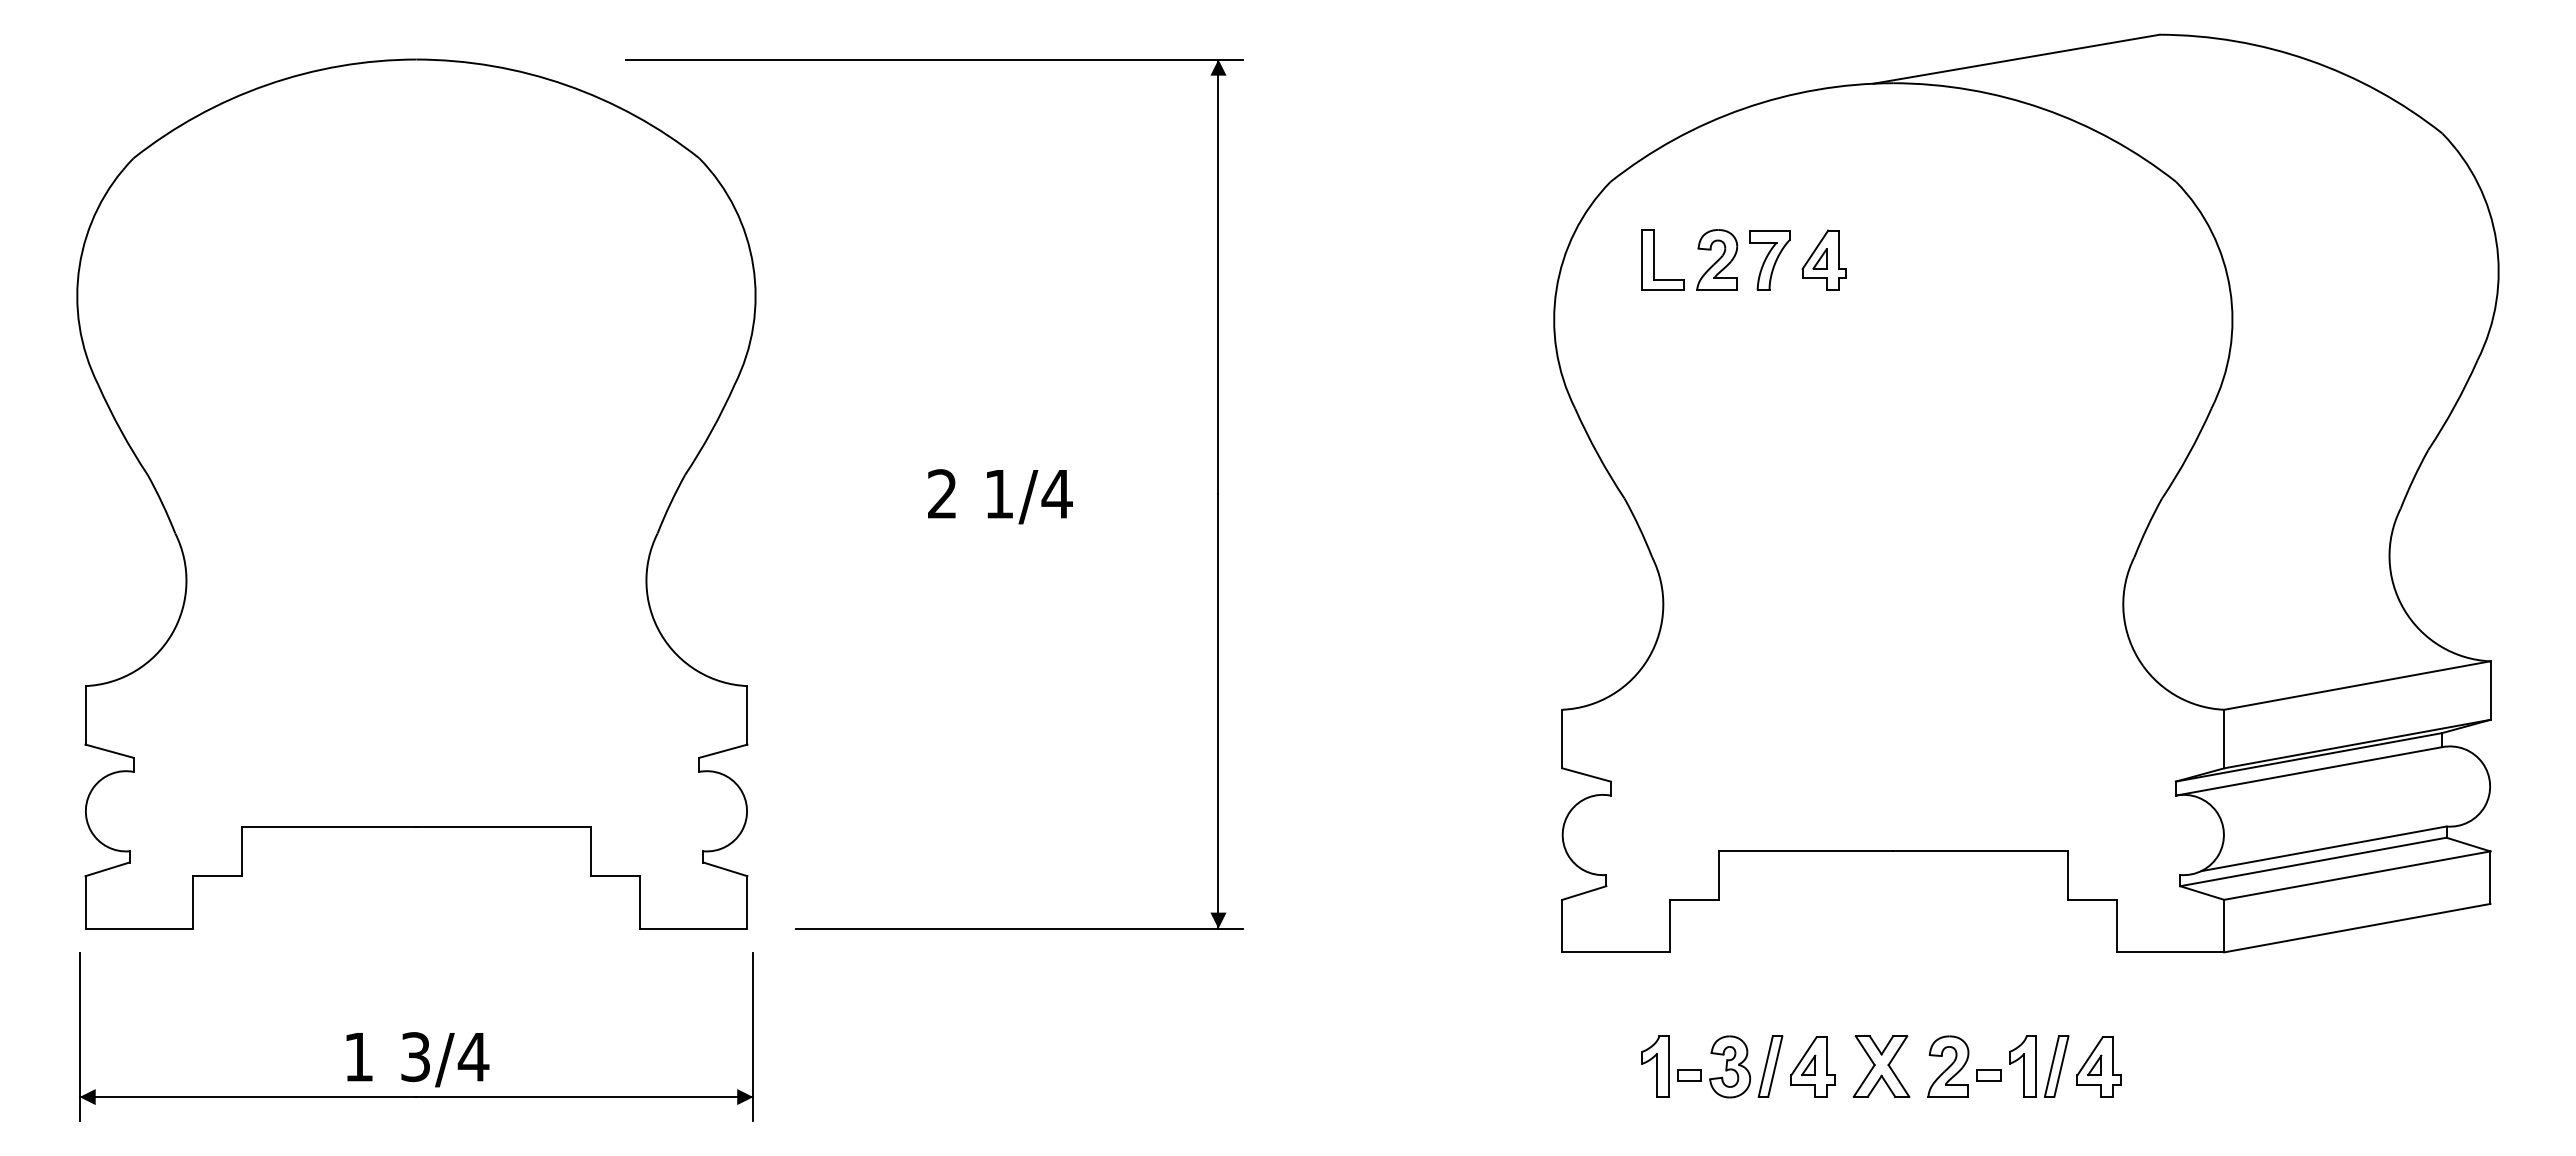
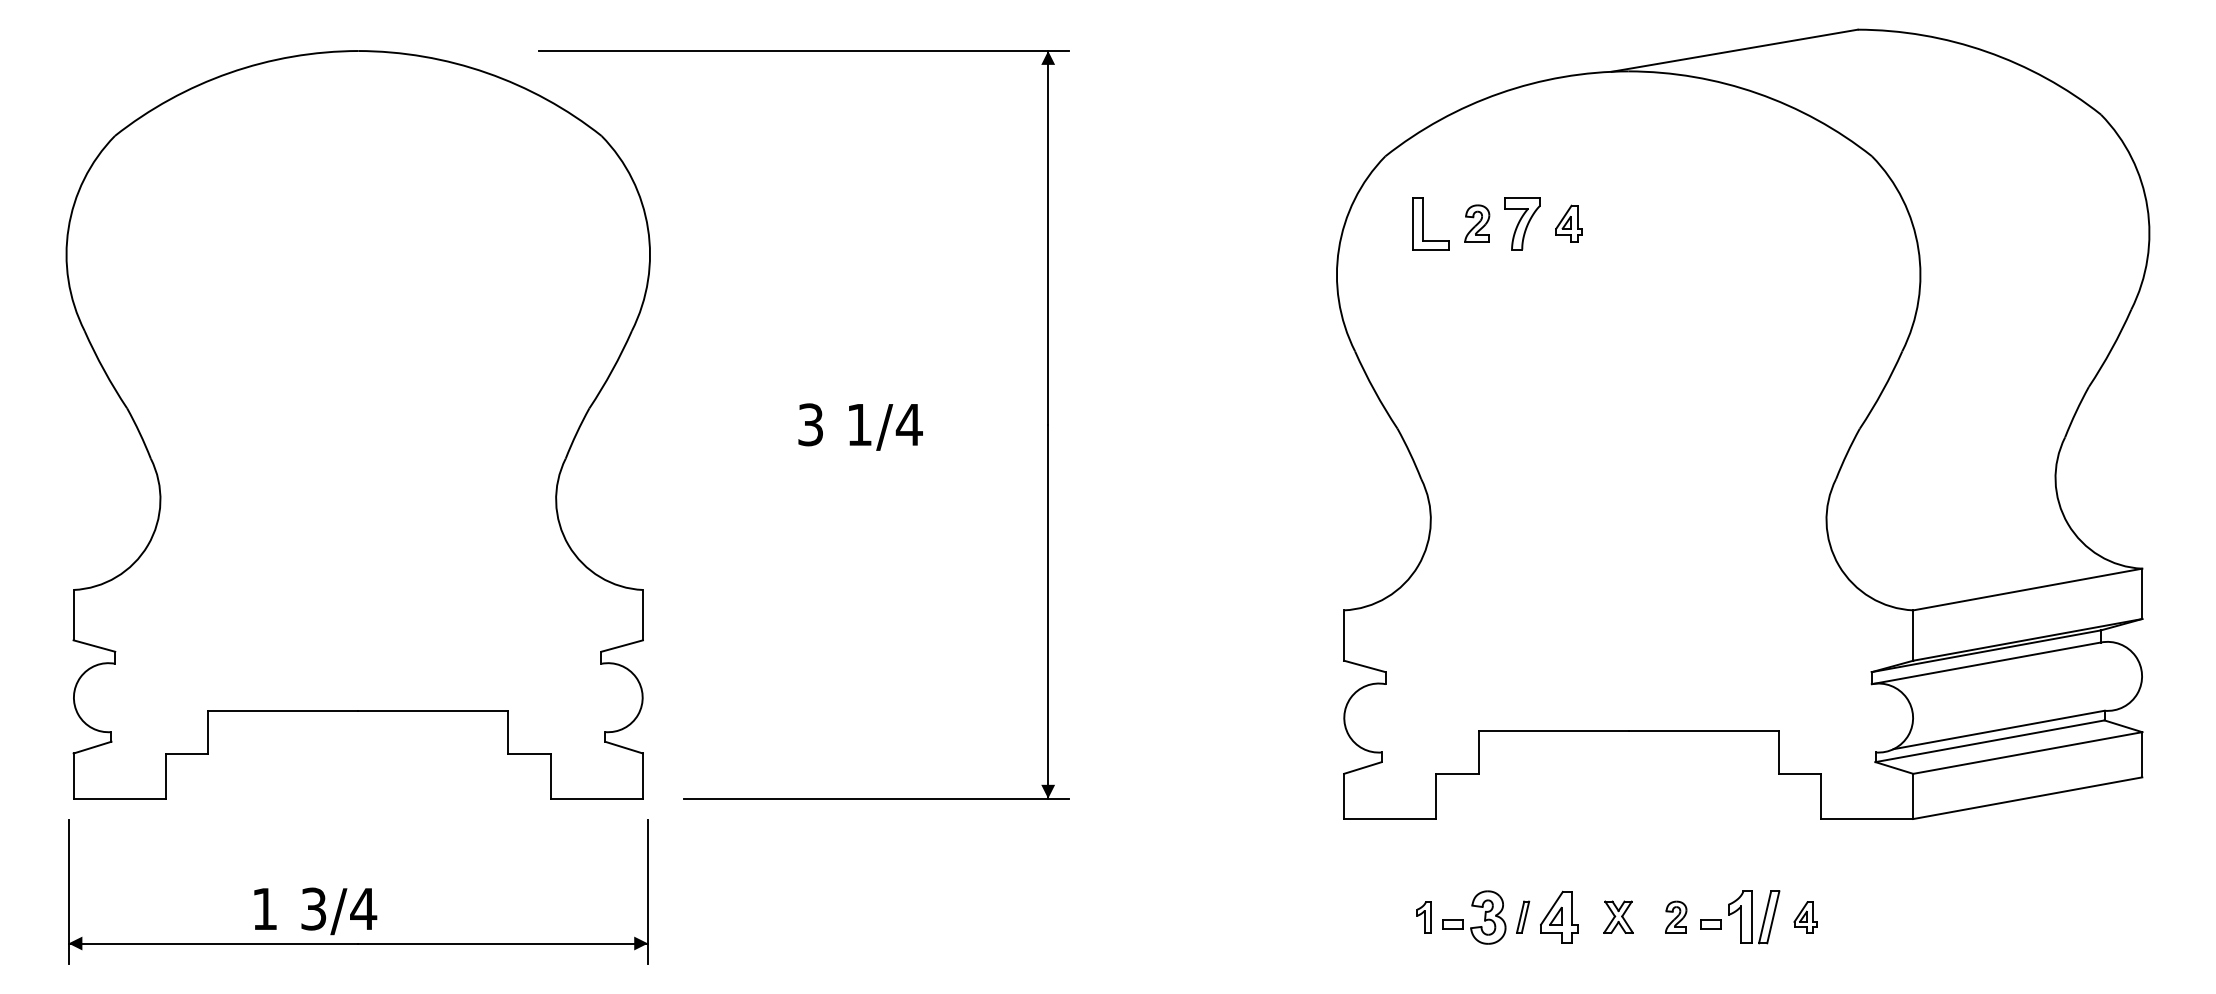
part: (1717, 259) -> (1477, 223), size x0.7
part: (1823, 259) -> (1568, 223), size x0.7
text: (942, 494) -> (810, 425), 2 -> 3
text: (417, 1059) -> (315, 911), moved
part: (1655, 1066) -> (1424, 917), size x0.6
part: (1770, 1066) -> (1523, 917), size x0.6
part: (1881, 1066) -> (1618, 917), size x0.6
part: (1948, 1066) -> (1676, 917), size x0.6
part: (2098, 1066) -> (1805, 917), size x0.6

